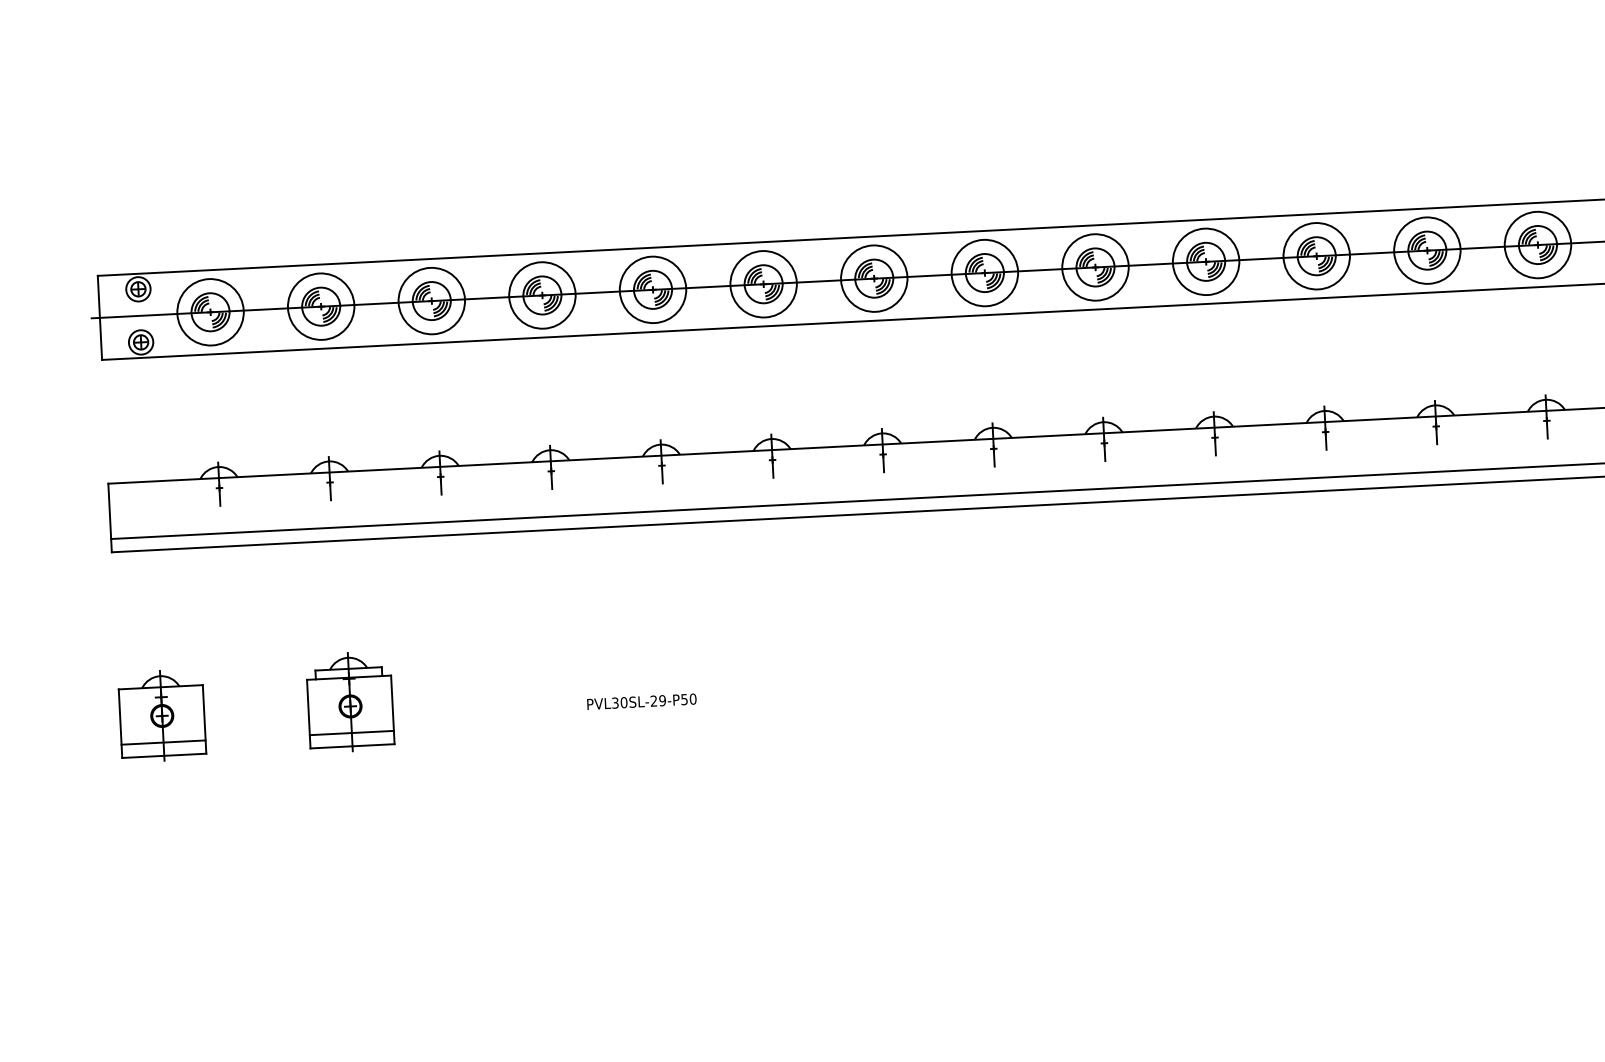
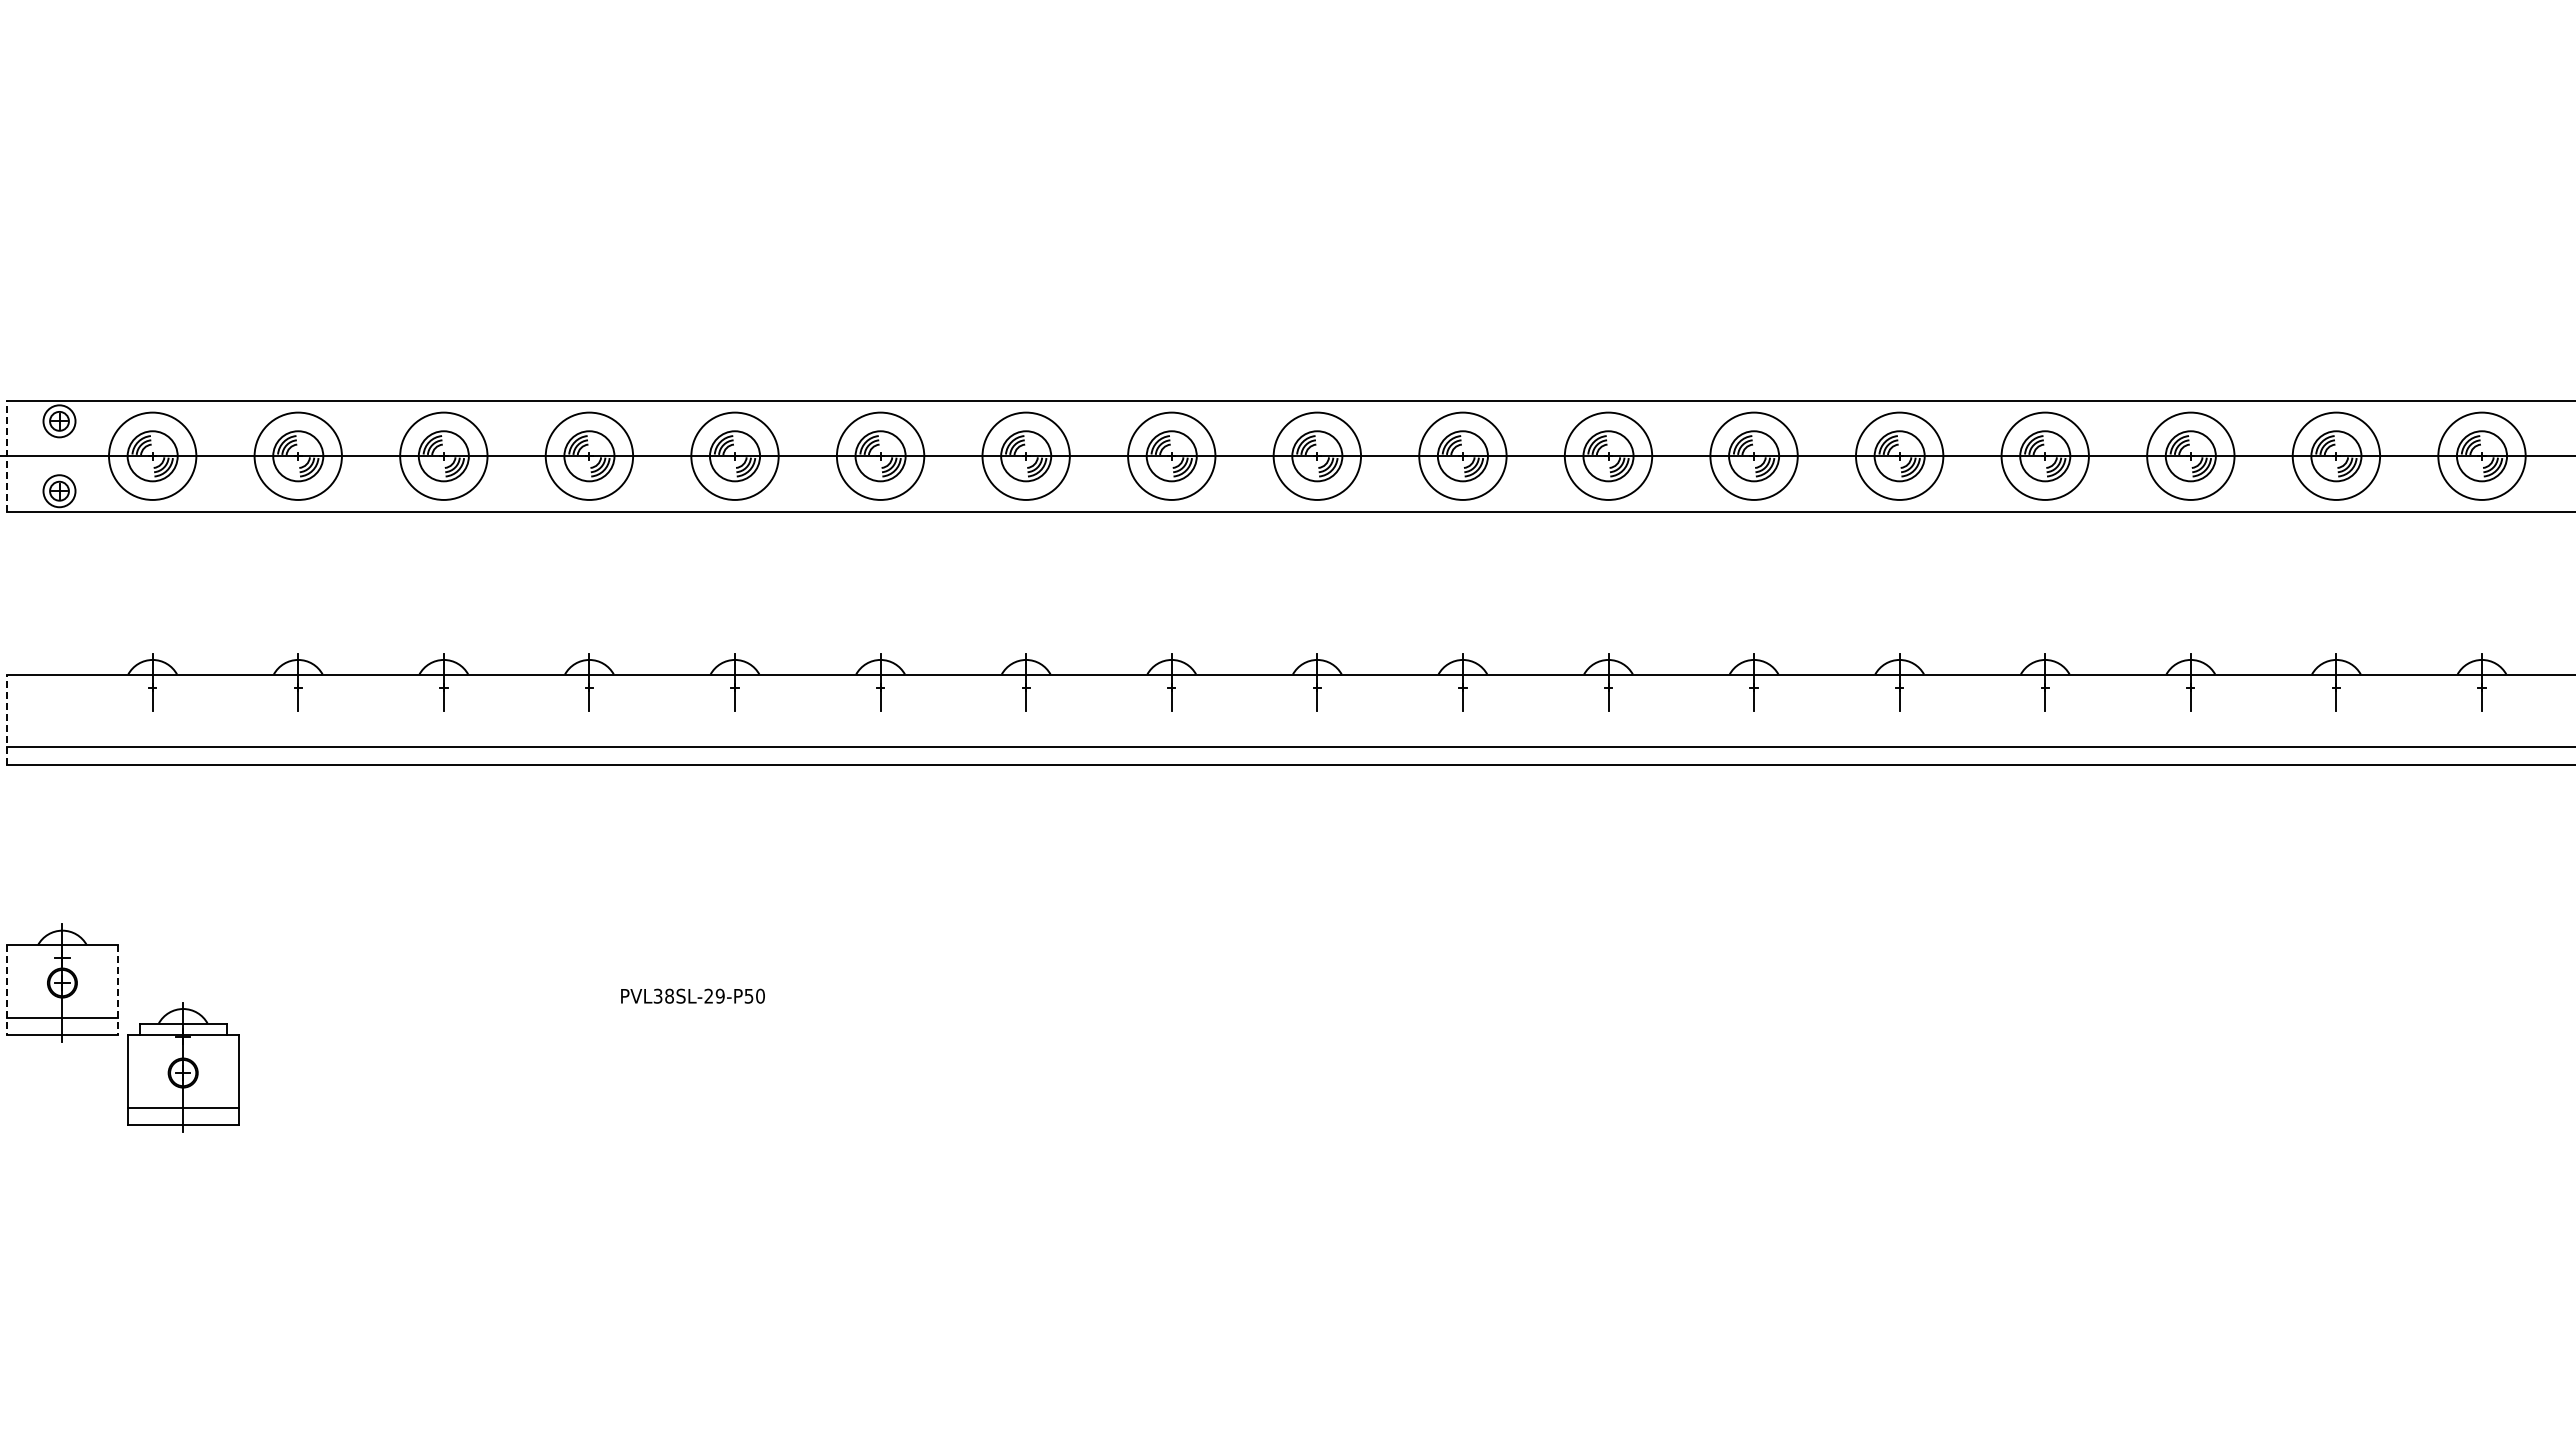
line: (100, 317) -> (7, 455), solid -> dashed
line: (110, 517) -> (7, 719), solid -> dashed
part: (350, 702) -> (183, 1067), moved
text: (624, 702) -> (669, 996), PVL30SL-29-P50 -> PVL38SL-29-P50
line: (204, 719) -> (117, 990), solid -> dashed
line: (120, 723) -> (7, 990), solid -> dashed

